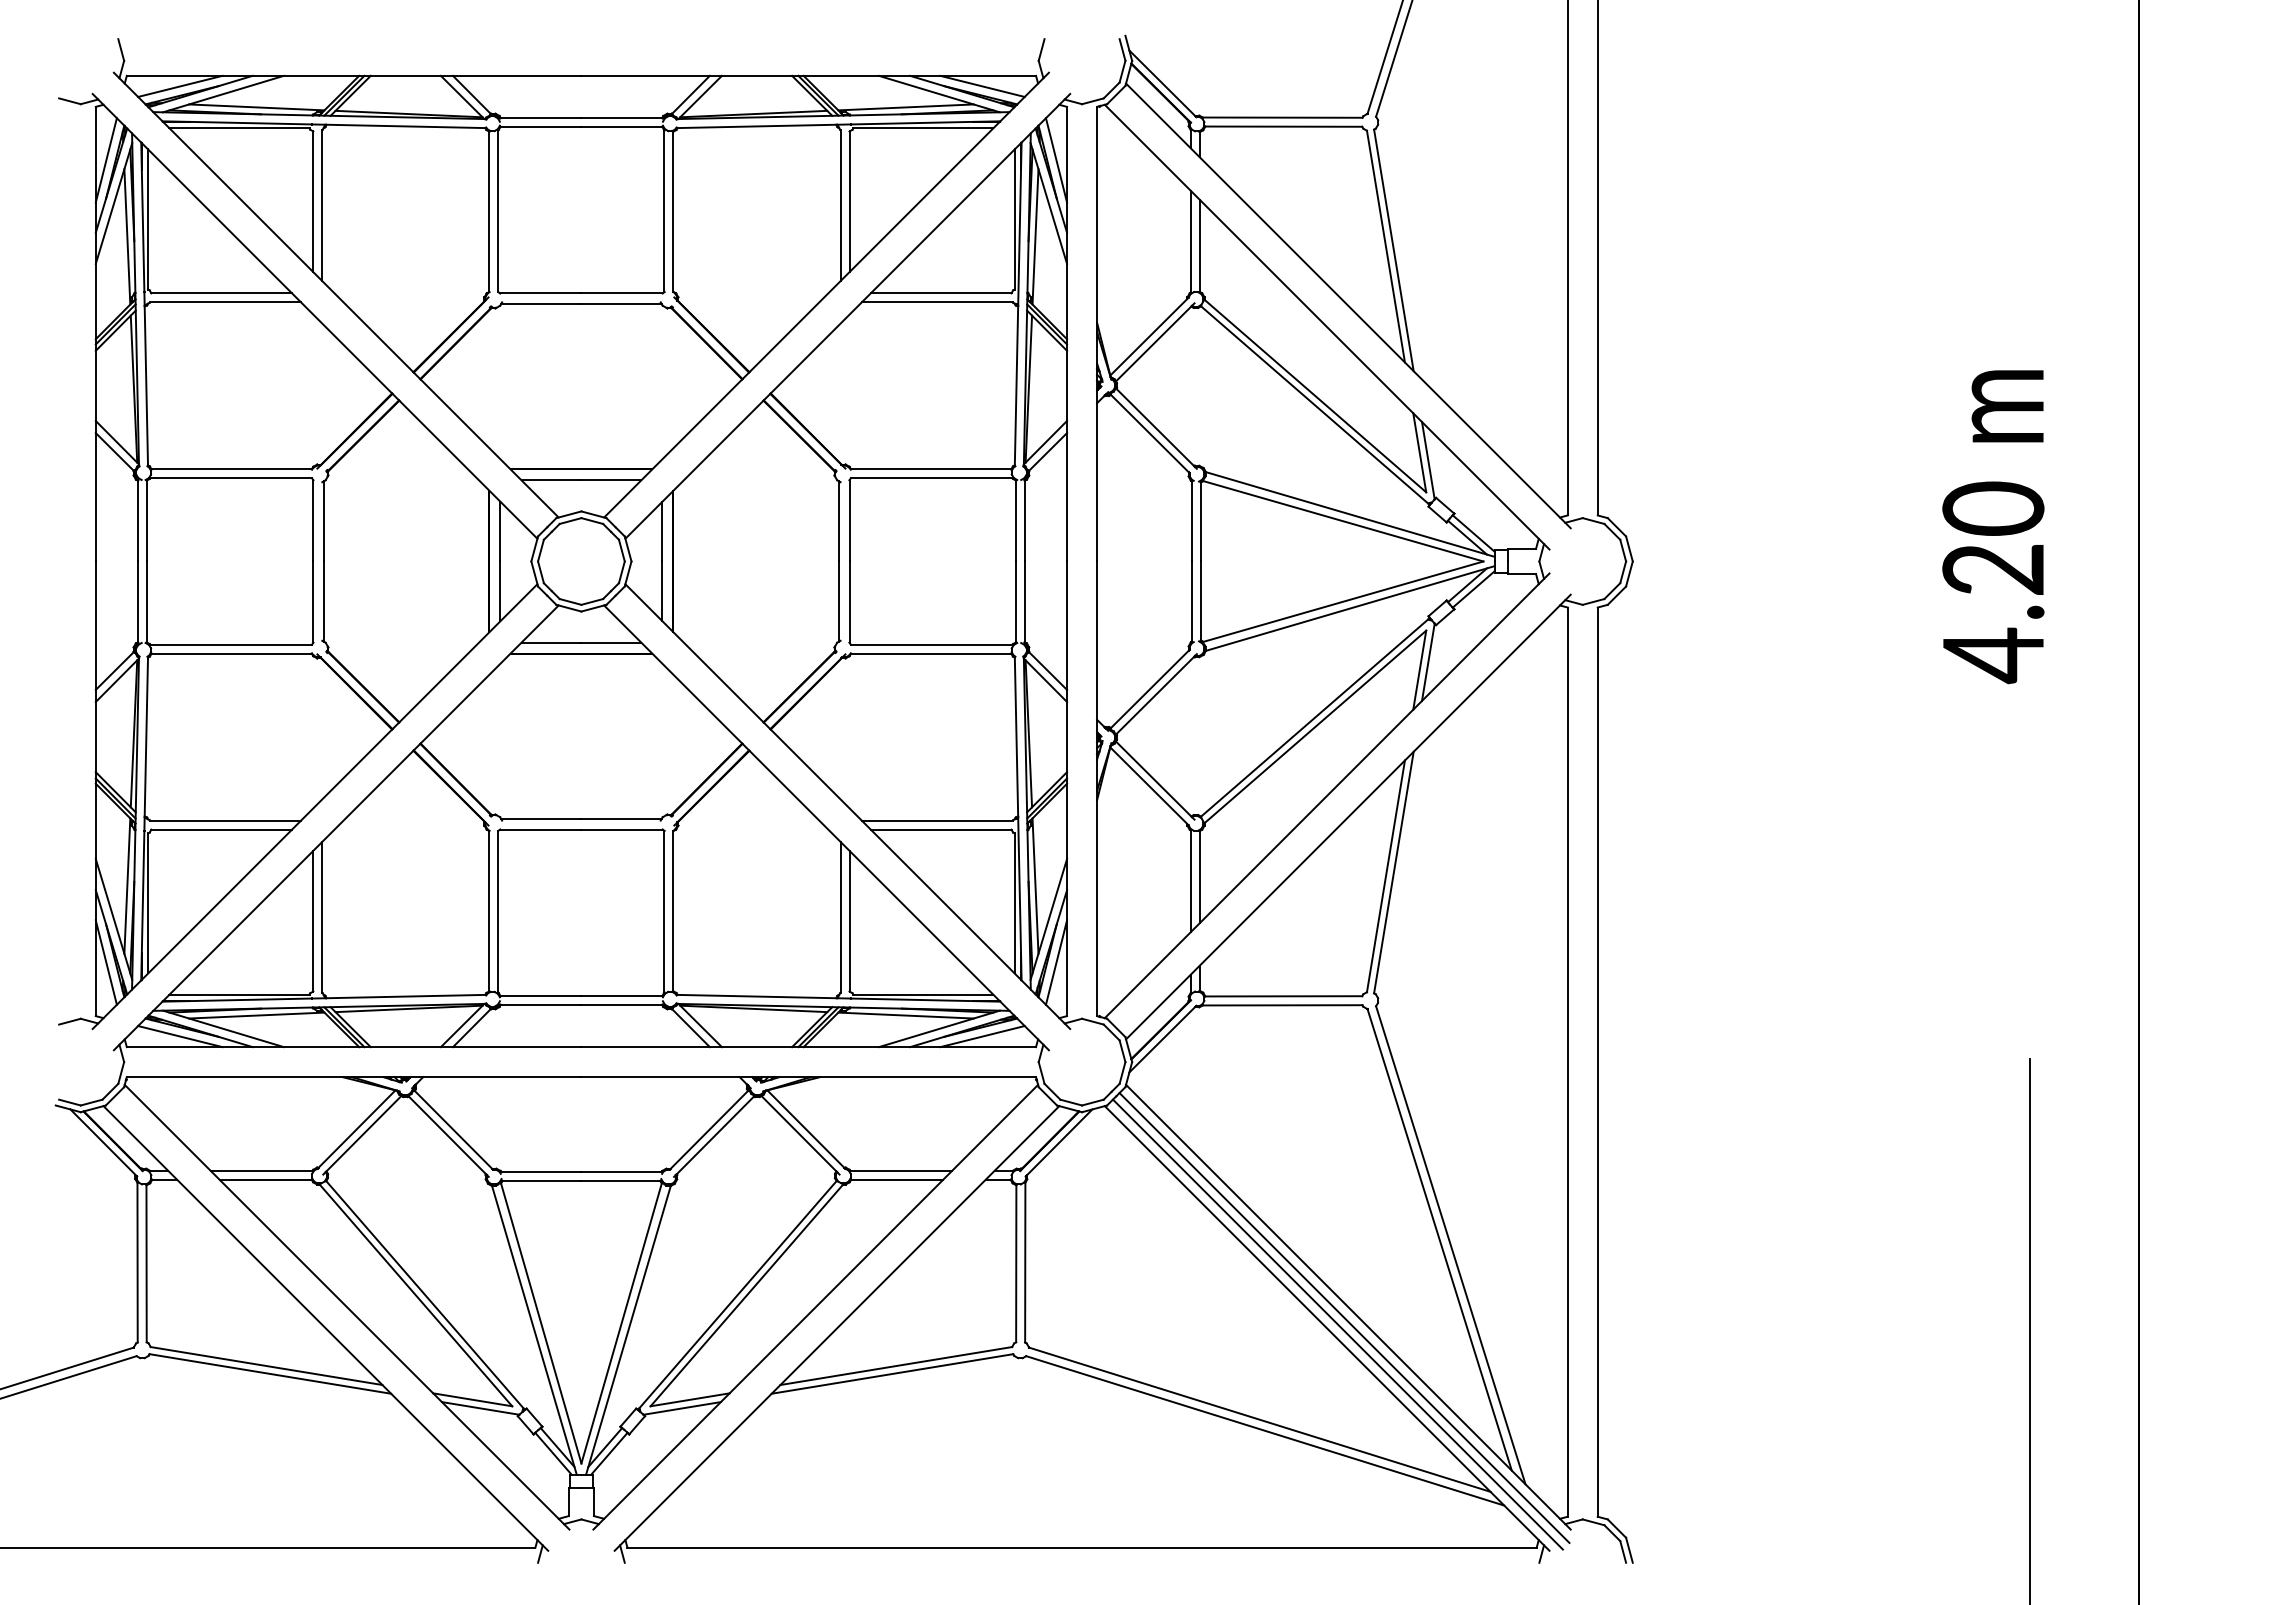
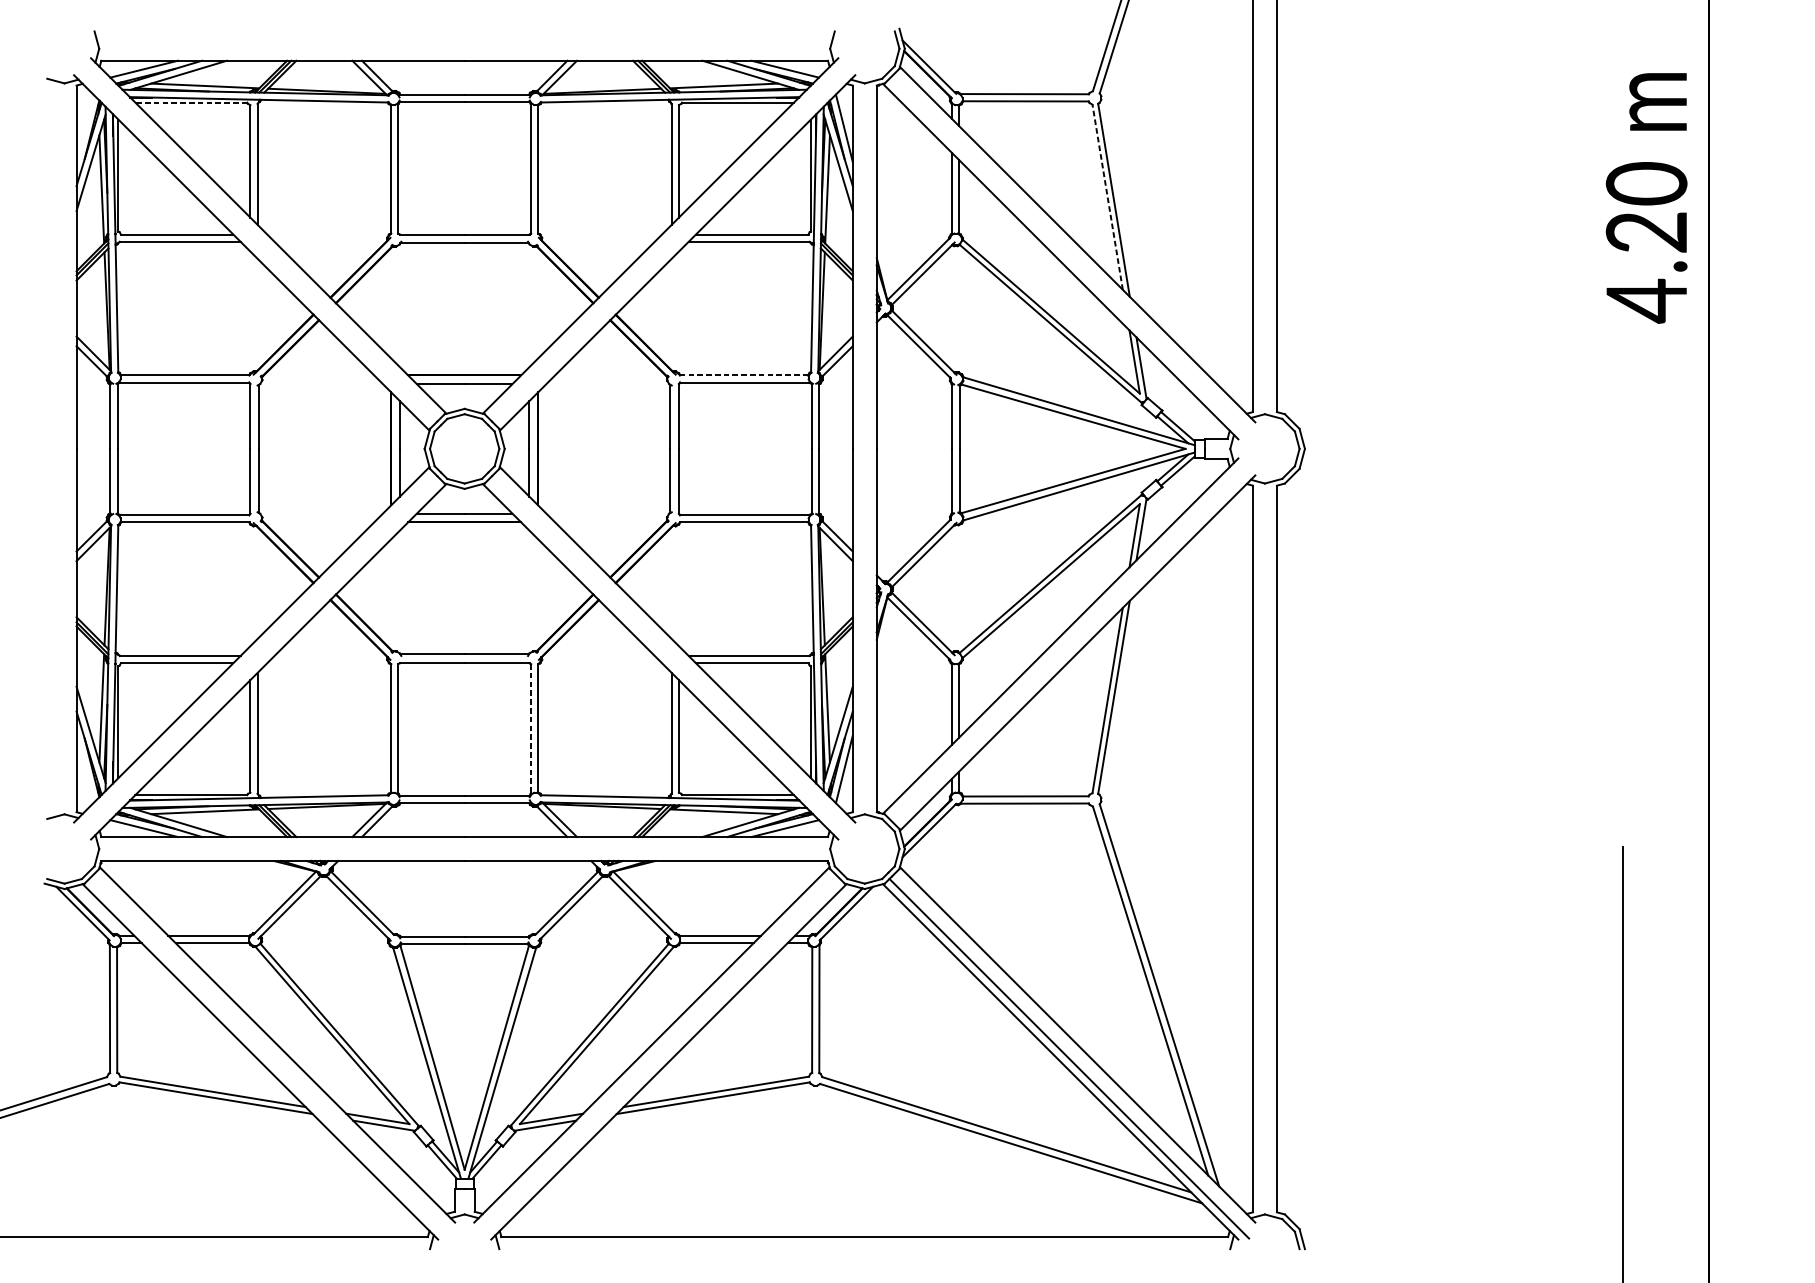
line: (238, 128) -> (190, 102), solid -> dashed
line: (105, 160) -> (84, 128), removed
line: (1385, 246) -> (1107, 197), solid -> dashed
line: (931, 469) -> (744, 375), solid -> dashed
text: (1993, 527) -> (1646, 198), moved
line: (664, 912) -> (531, 729), solid -> dashed
line: (105, 962) -> (84, 769), removed
line: (1344, 1317) -> (1074, 1053), removed

